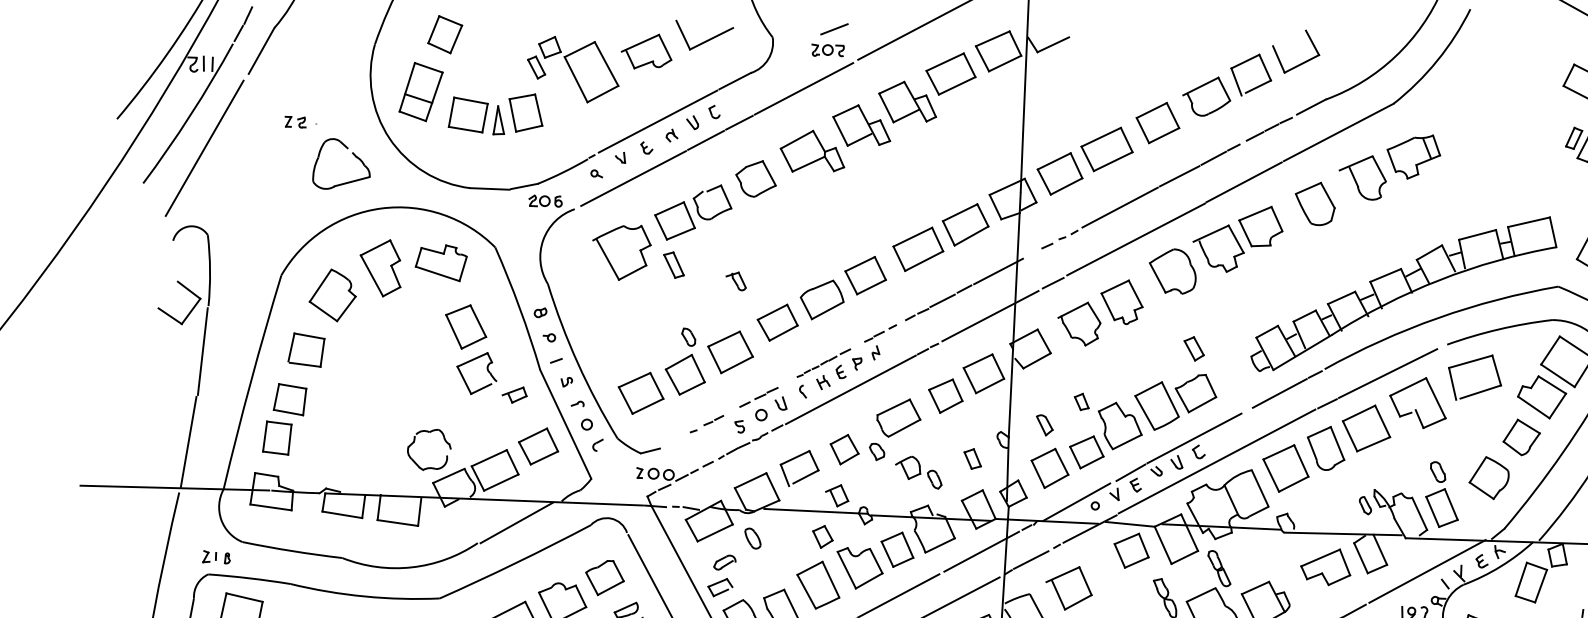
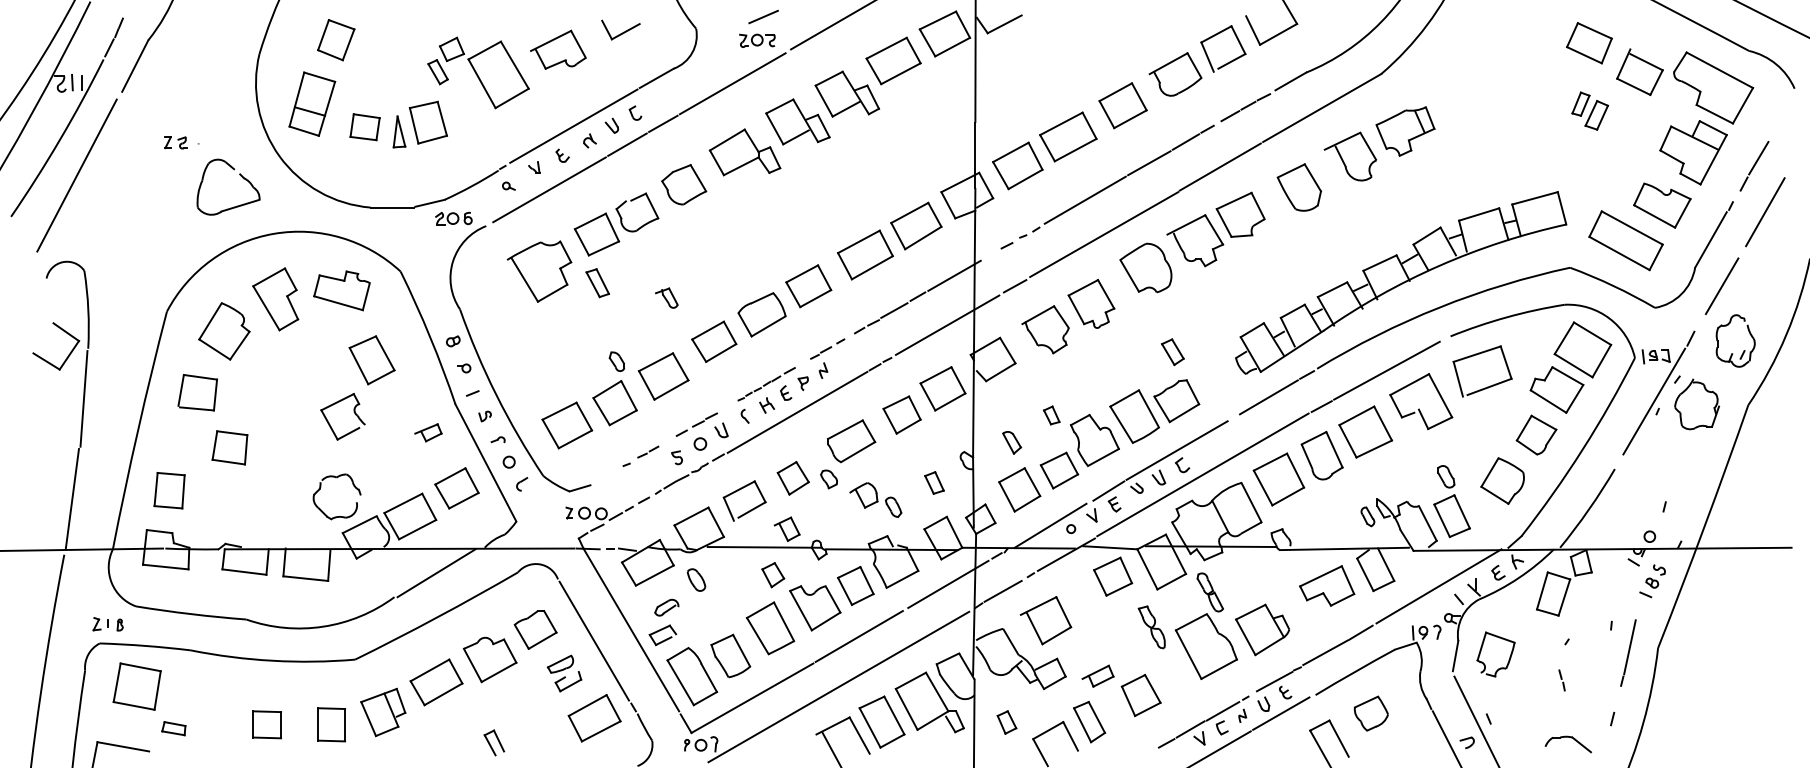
part: (703, 35) -> (620, 29), size x0.6
part: (467, 114) -> (364, 126), size x0.7
part: (486, 368) -> (353, 411), moved
part: (289, 399) -> (229, 447), moved

